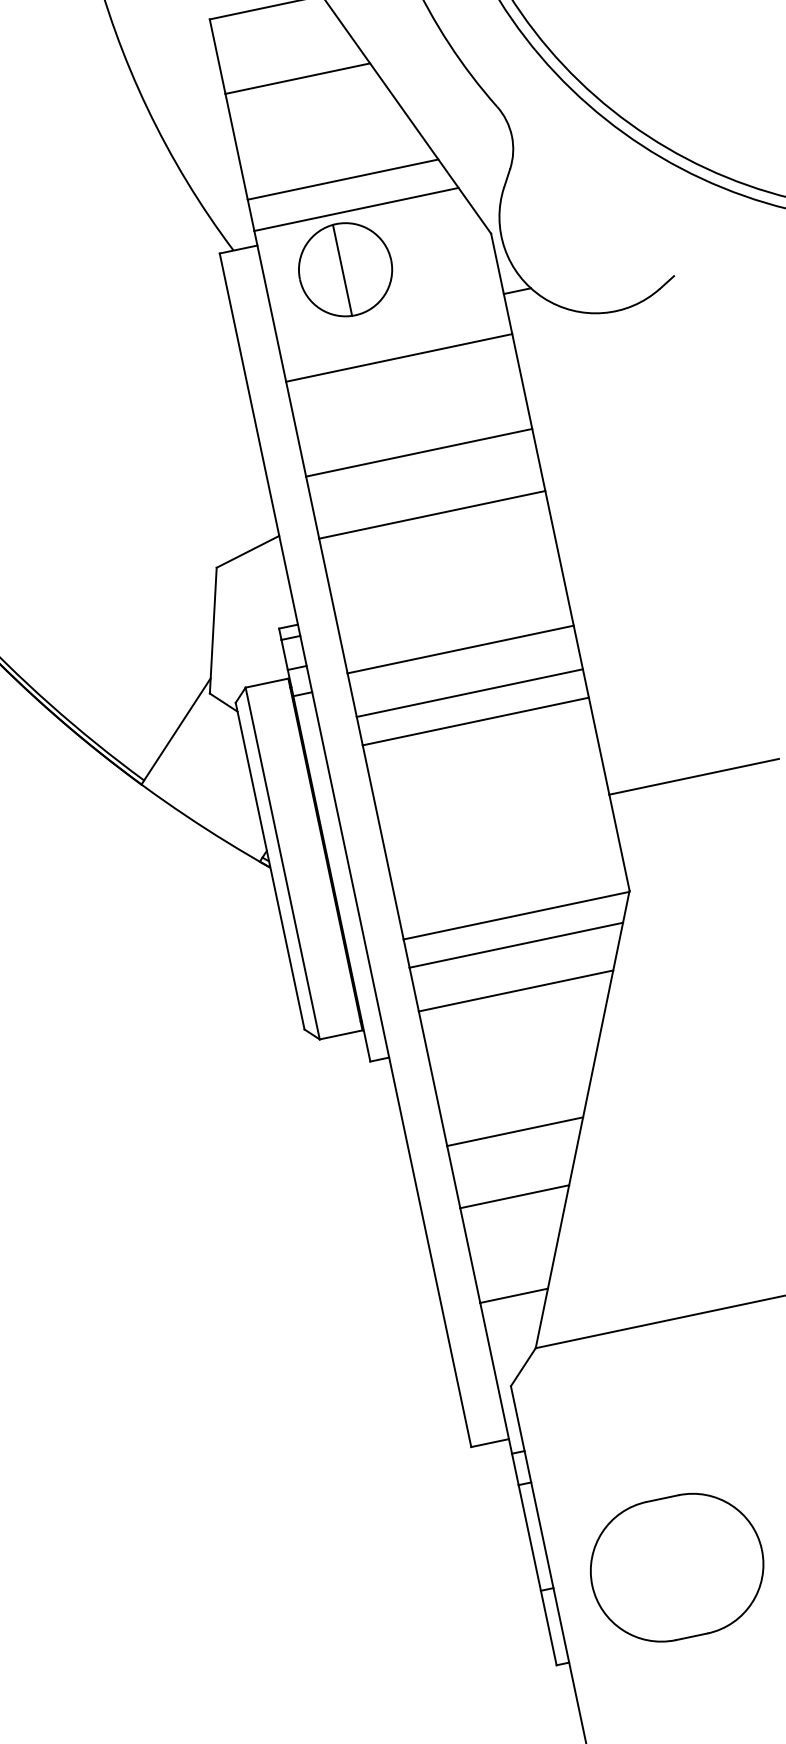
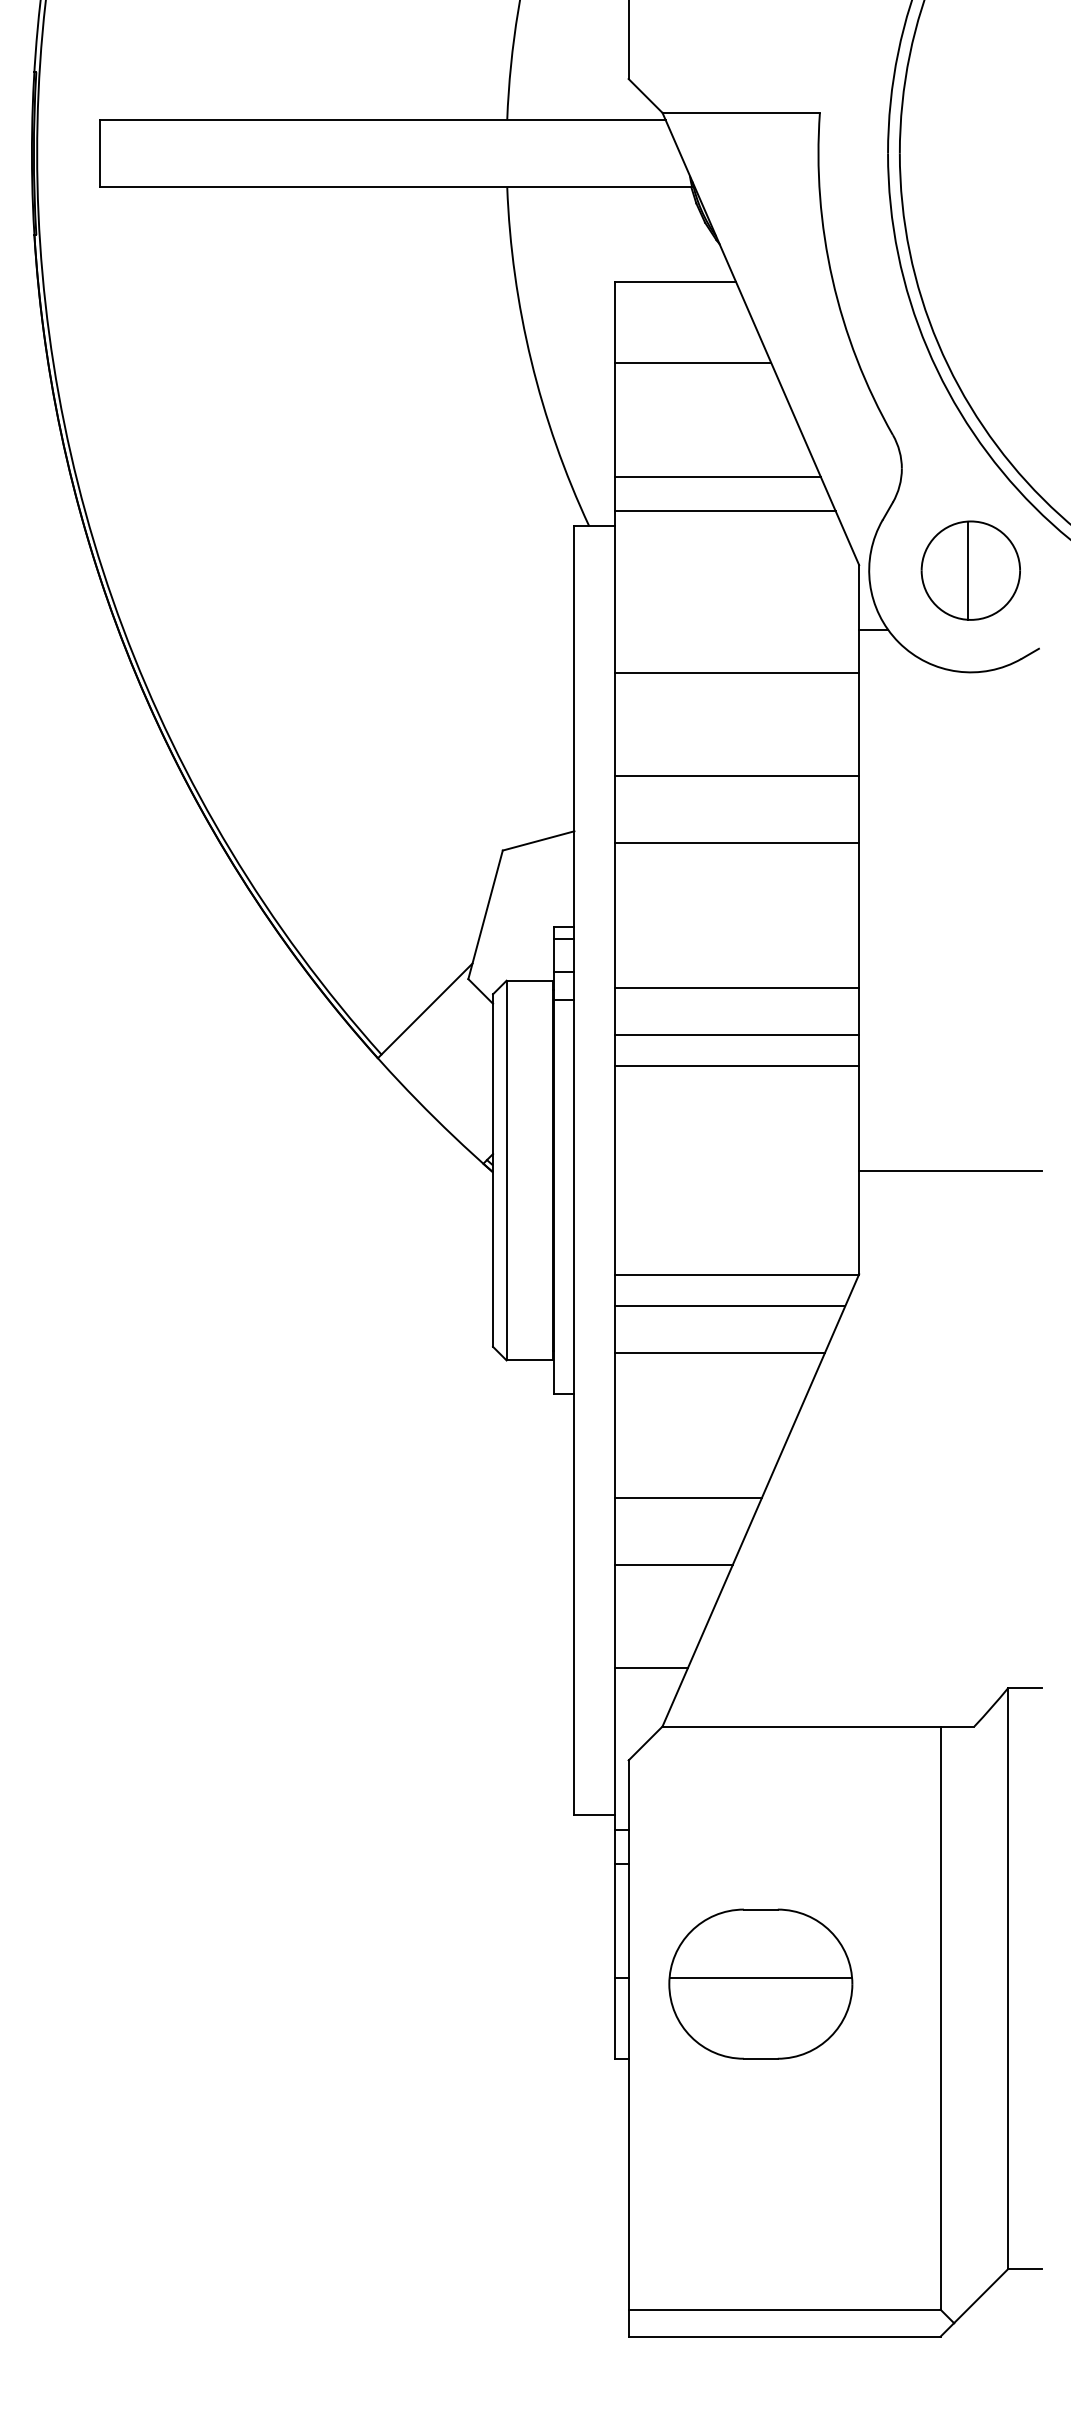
part: (345, 269) -> (970, 570), moved
line: (675, 1562) -> (760, 1978), added

